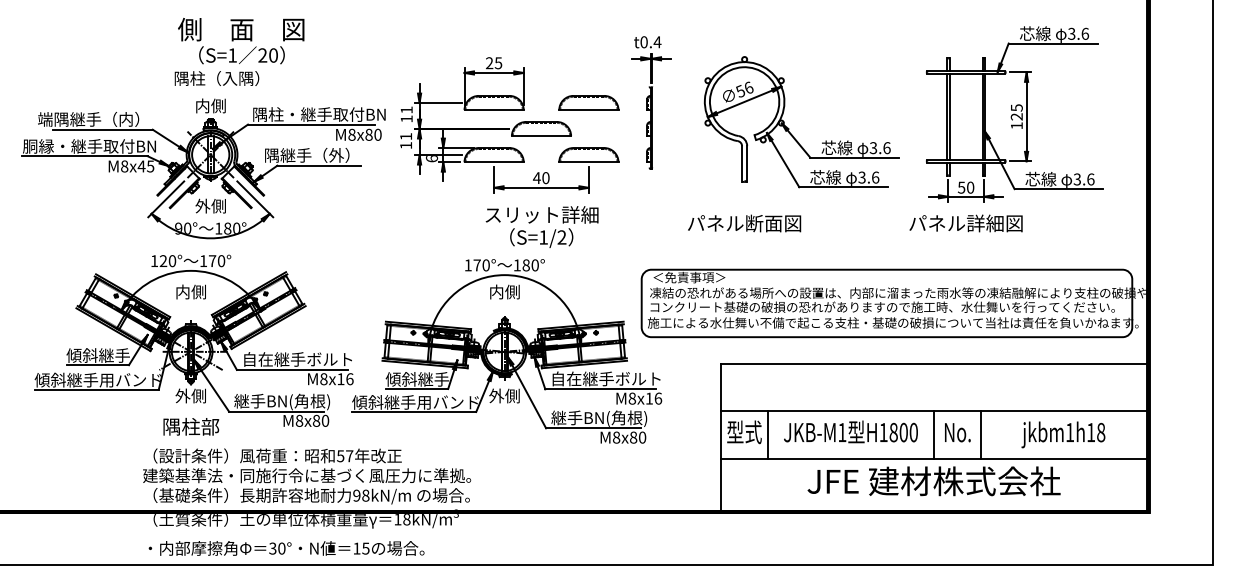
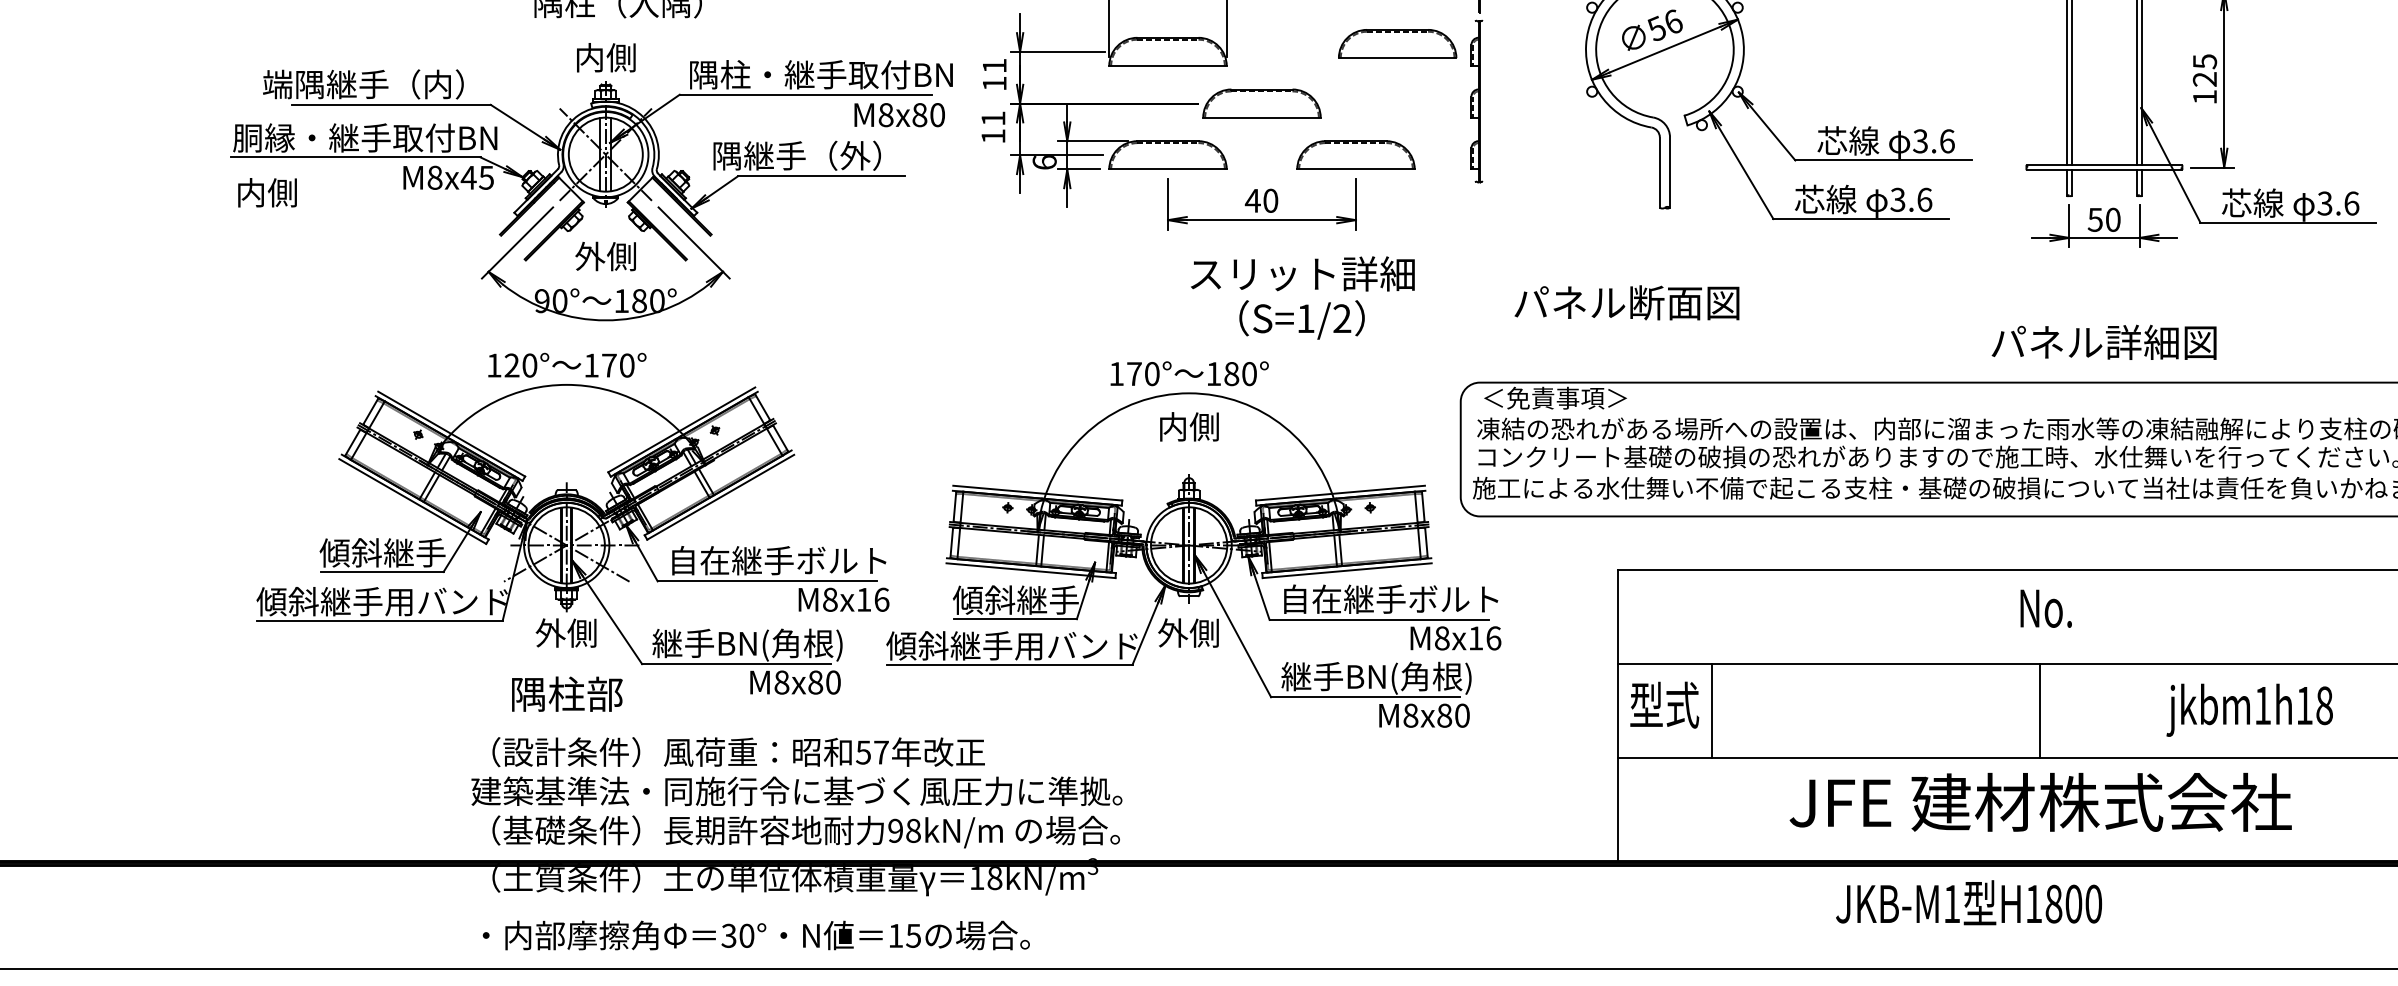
part: (588, 102) -> (1396, 42), moved
text: (744, 223) -> (1626, 302), moved
text: (965, 223) -> (2103, 342), moved
text: (541, 226) -> (1301, 296), moved
text: (190, 291) -> (266, 191), moved
text: (850, 431) -> (1968, 901), moved
text: (957, 432) -> (2045, 608), moved
line: (981, 434) -> (2134, 709), removed
text: (1063, 434) -> (2249, 709), moved

